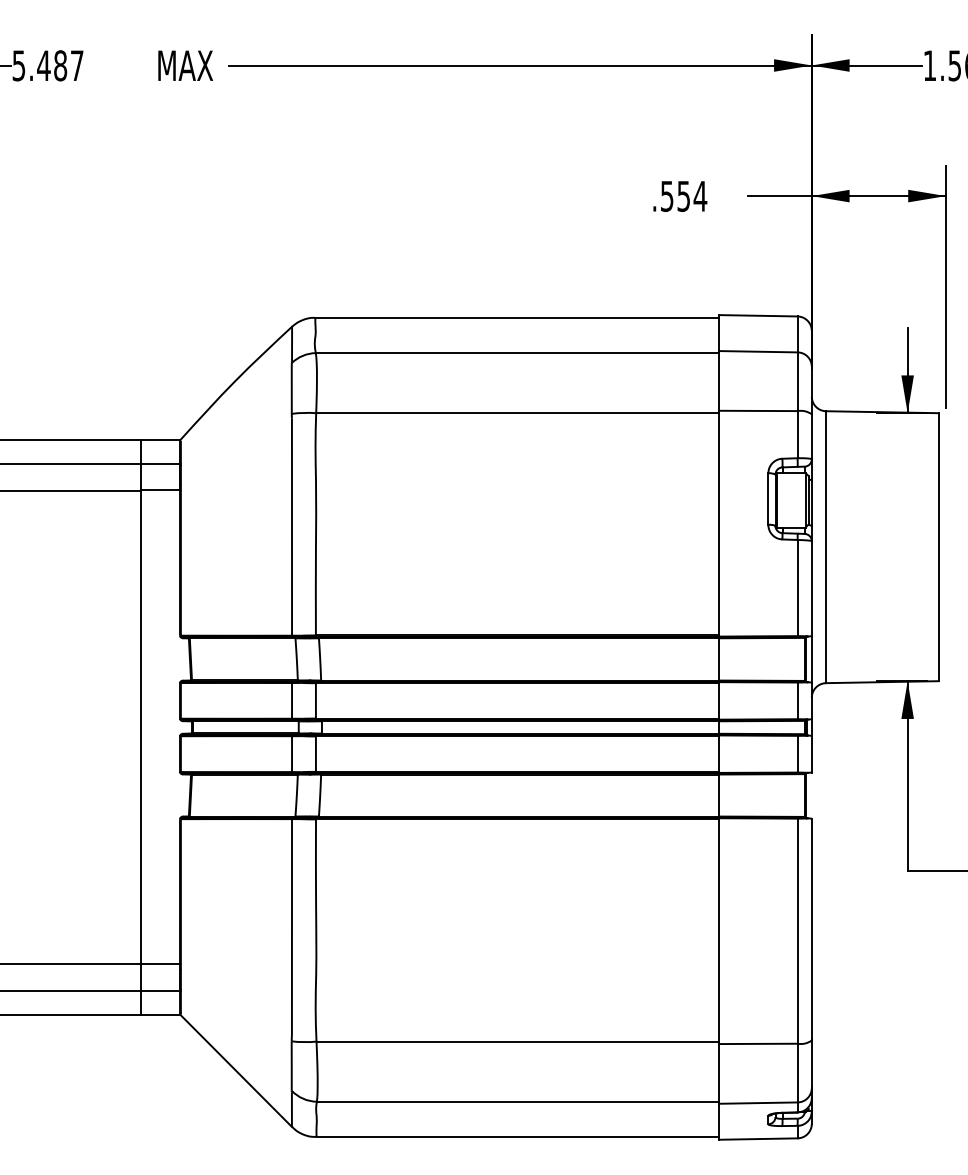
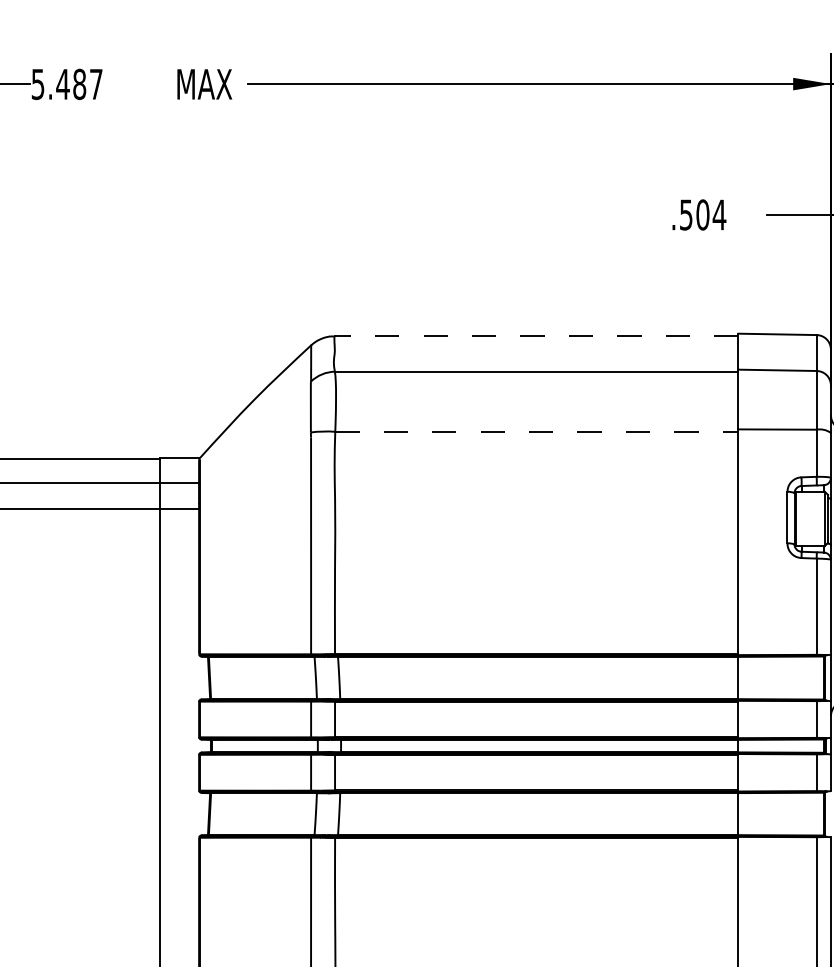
text: (683, 195) -> (702, 214), .554 -> .504
line: (517, 317) -> (536, 336), solid -> dashed
line: (517, 413) -> (536, 432), solid -> dashed

